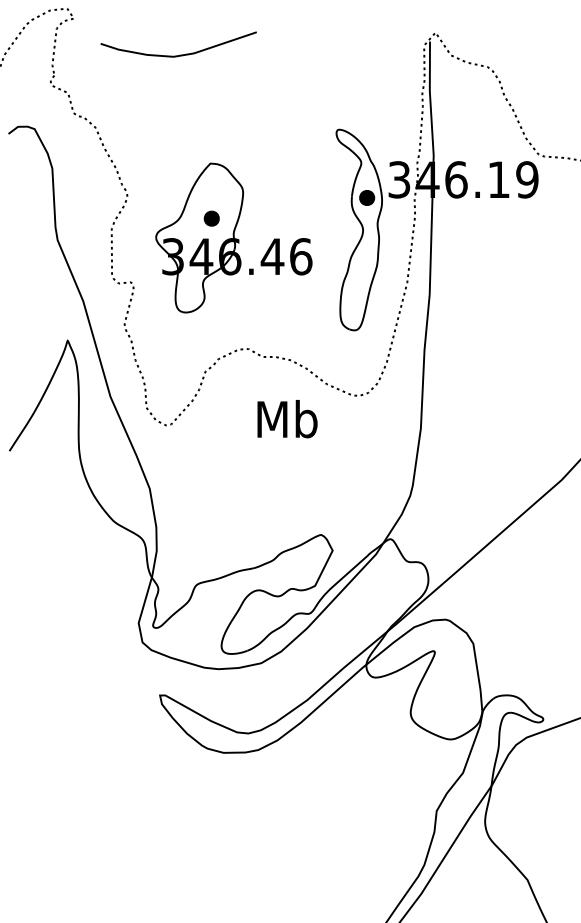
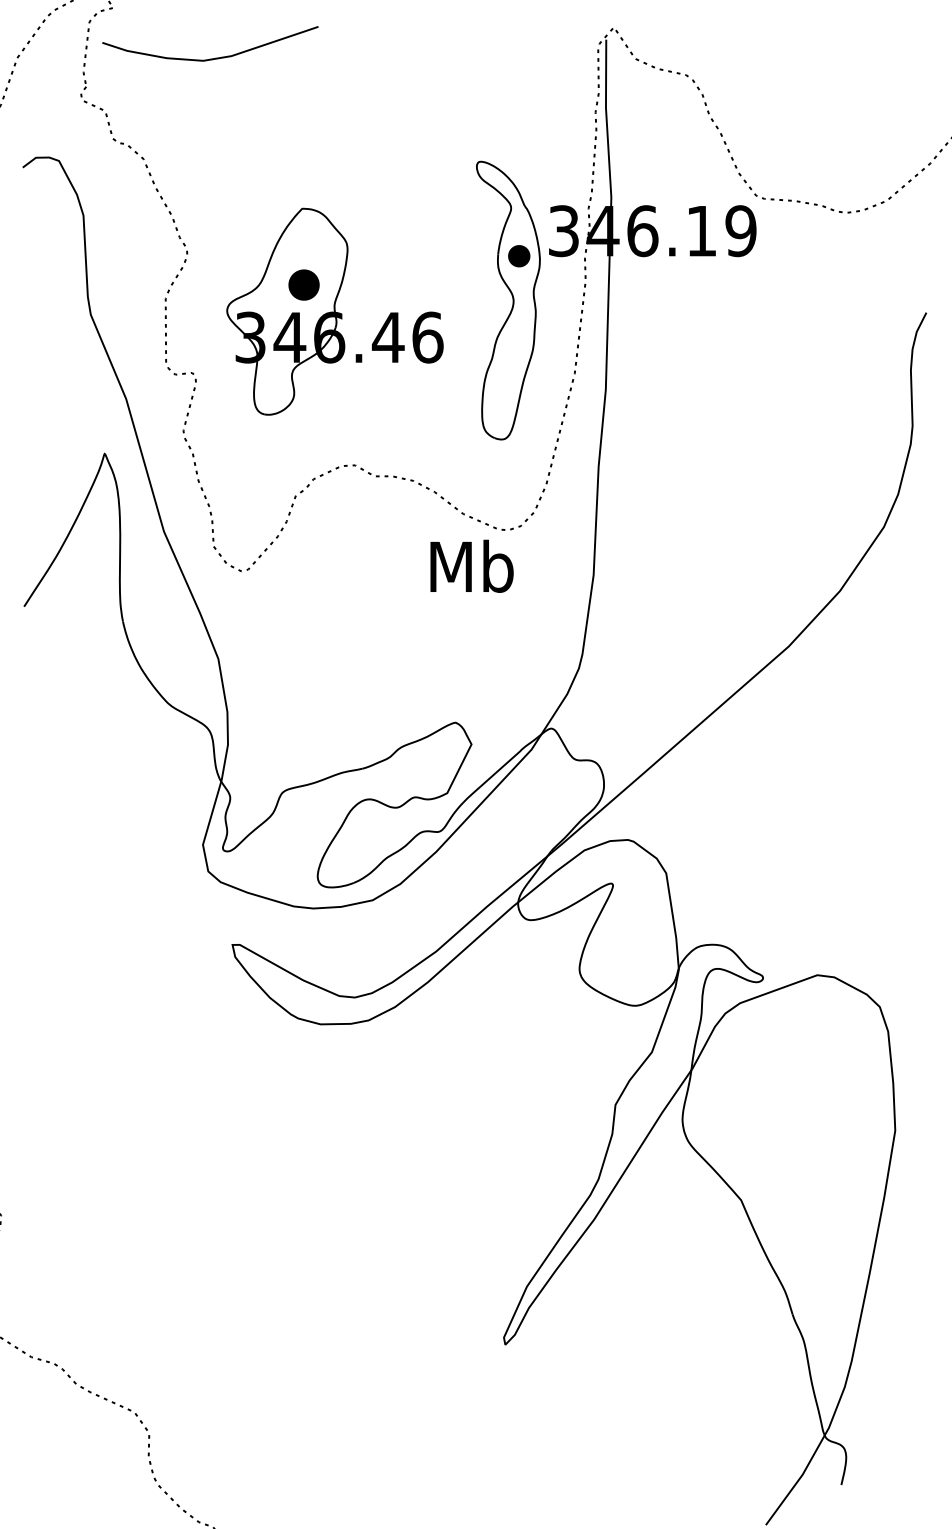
curve: (182, 54) -> (215, 57), moved
part: (212, 218) -> (304, 284), size x1.4
text: (287, 418) -> (471, 565), moved

